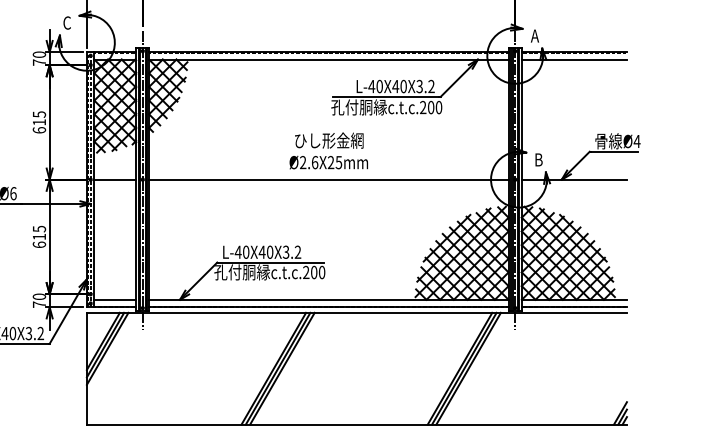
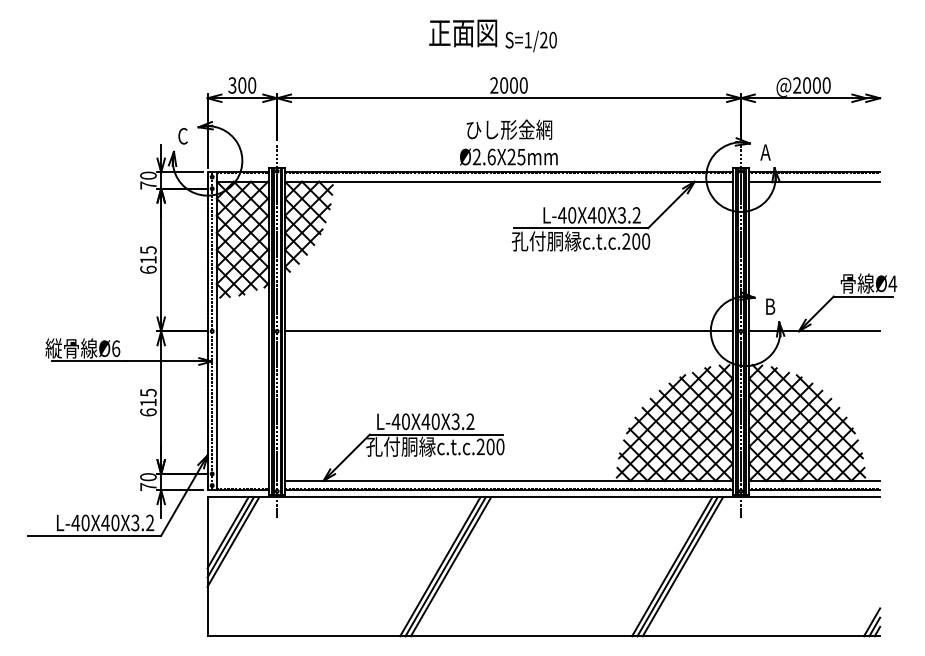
text: (328, 150) -> (508, 142), moved
line: (114, 179) -> (242, 331), removed
line: (114, 299) -> (242, 480), removed

